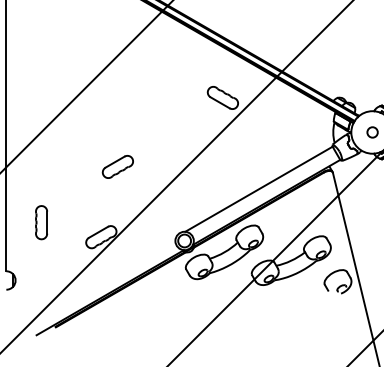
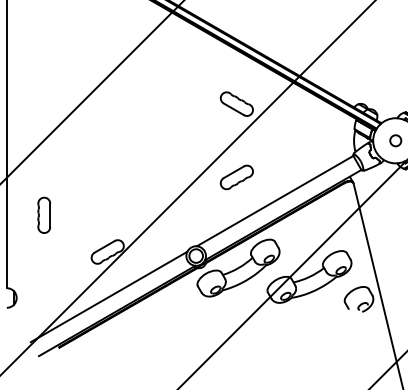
part: (117, 166) -> (236, 176), moved
part: (41, 222) -> (44, 215), moved
line: (102, 279) -> (108, 296), added

